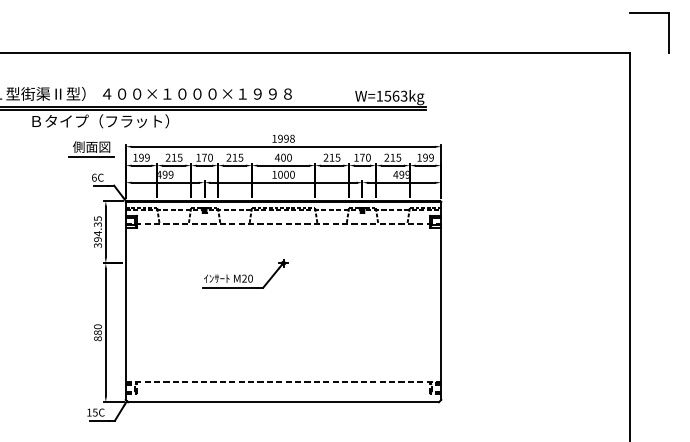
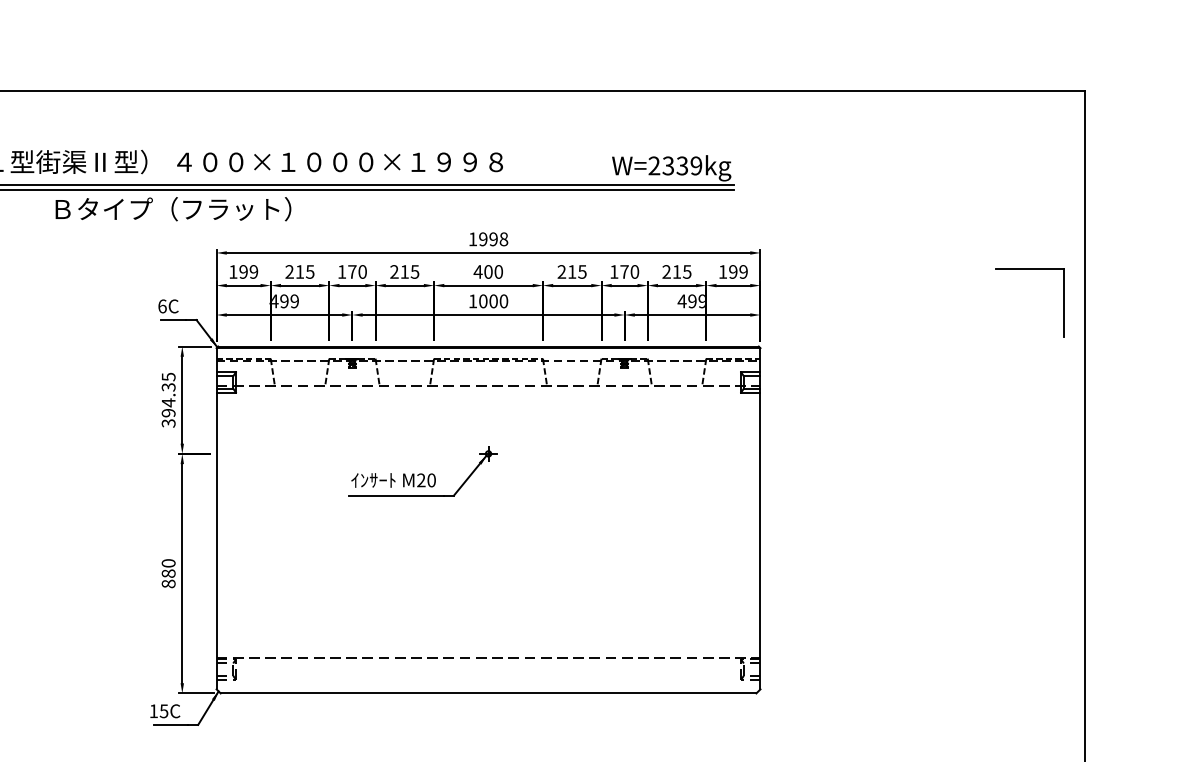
part: (649, 13) -> (1029, 269), moved
text: (391, 95) -> (674, 164), W=1563kg -> W=2339kg
part: (91, 149) -> (157, 257), removed

